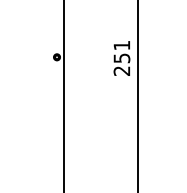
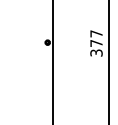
text: (121, 58) -> (96, 43), 251 -> 377

